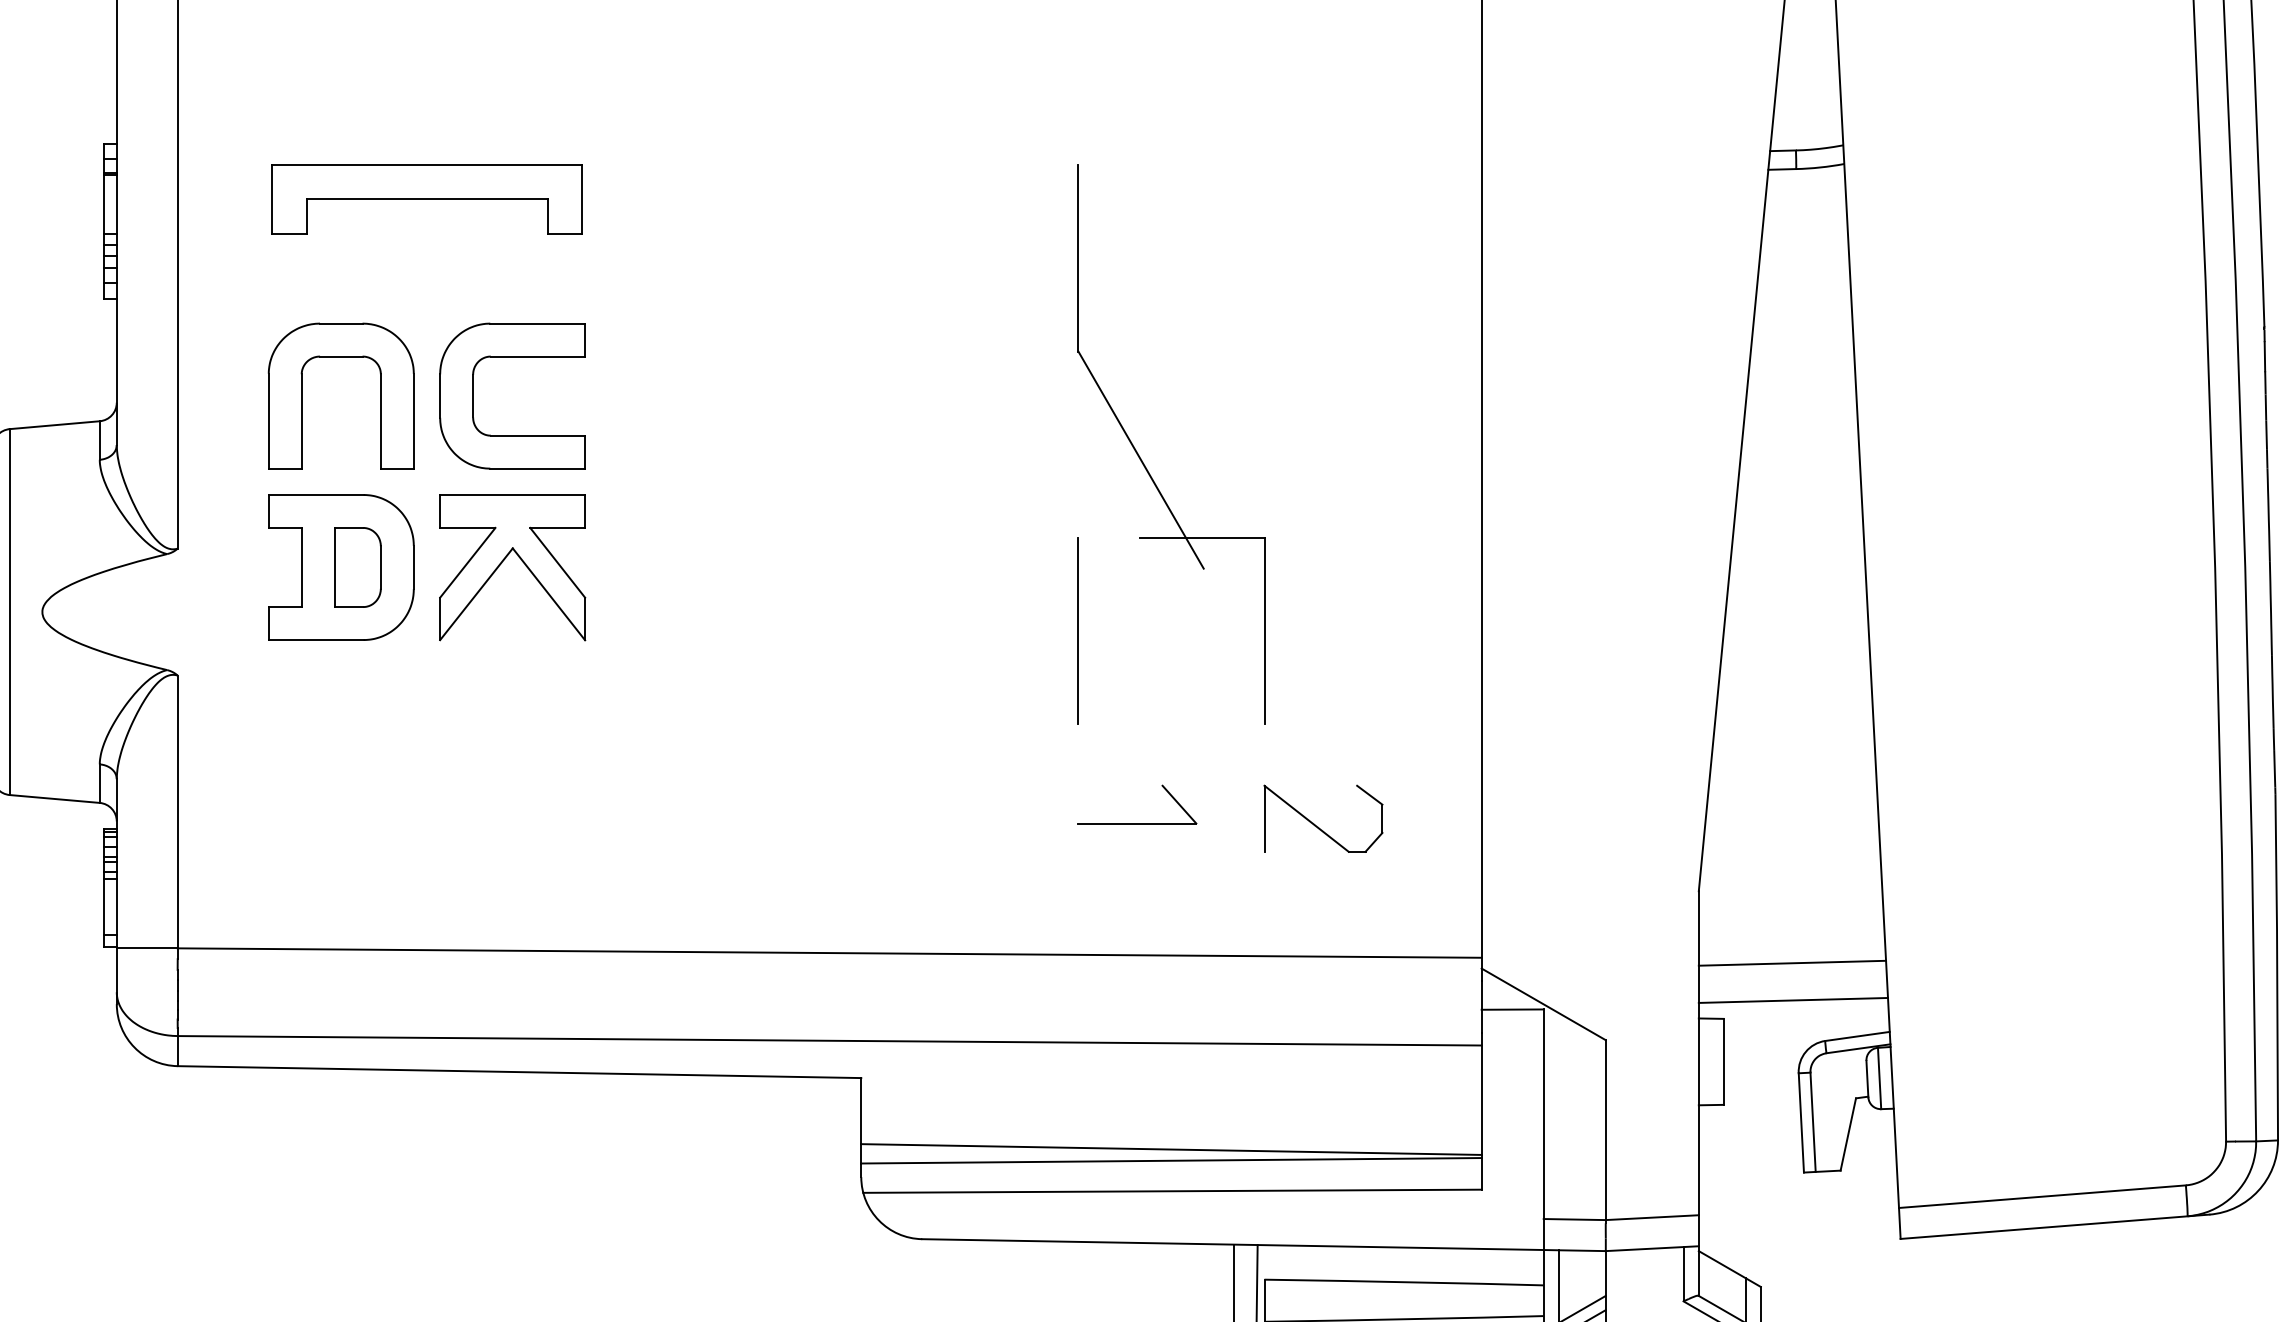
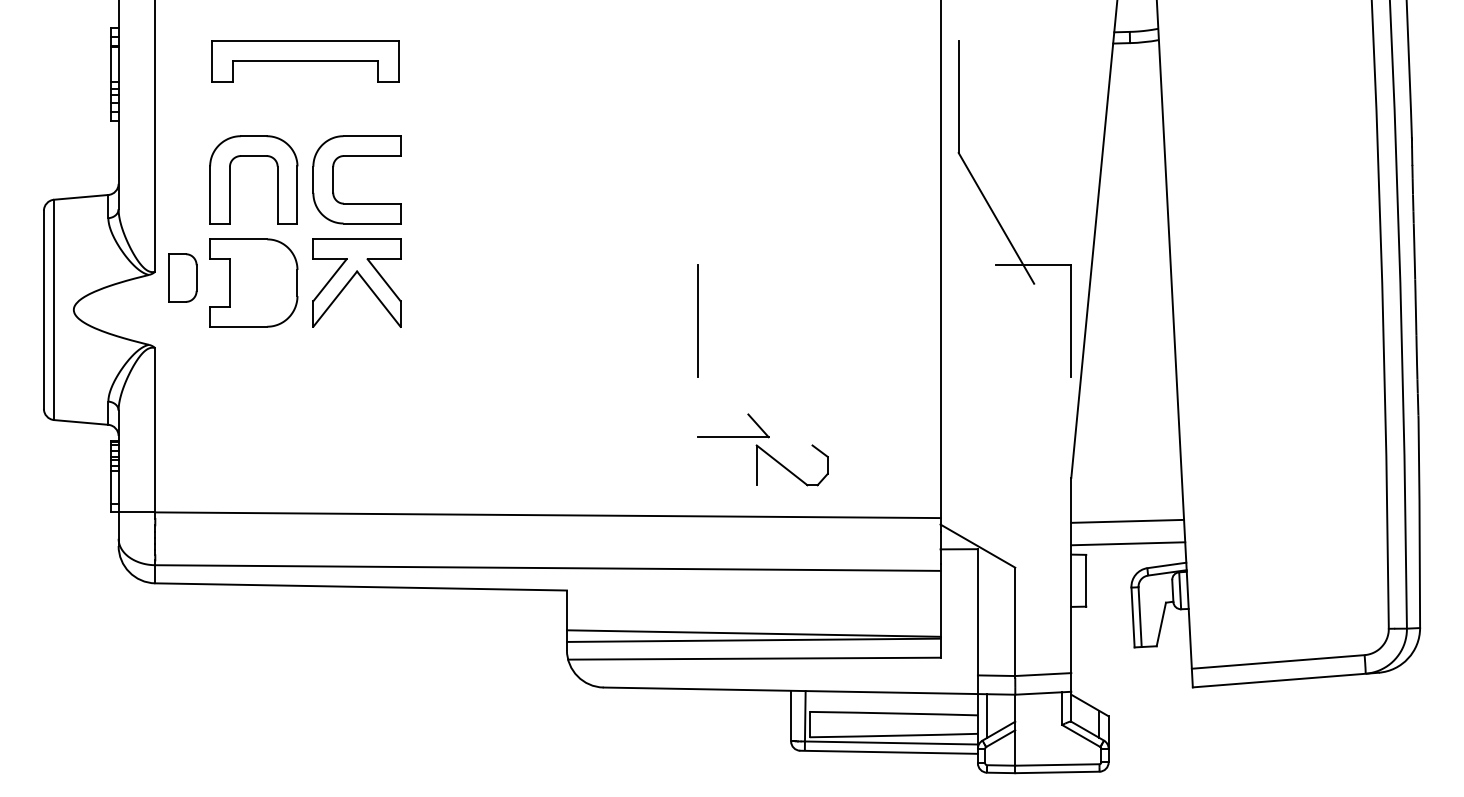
part: (1144, 461) -> (998, 219), moved
part: (357, 566) -> (182, 277), moved
part: (1322, 818) -> (791, 465), moved

